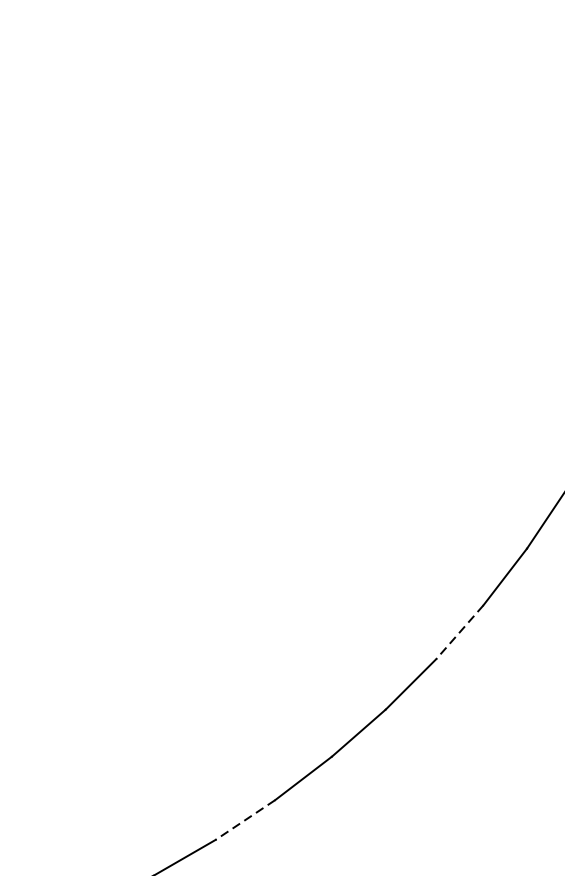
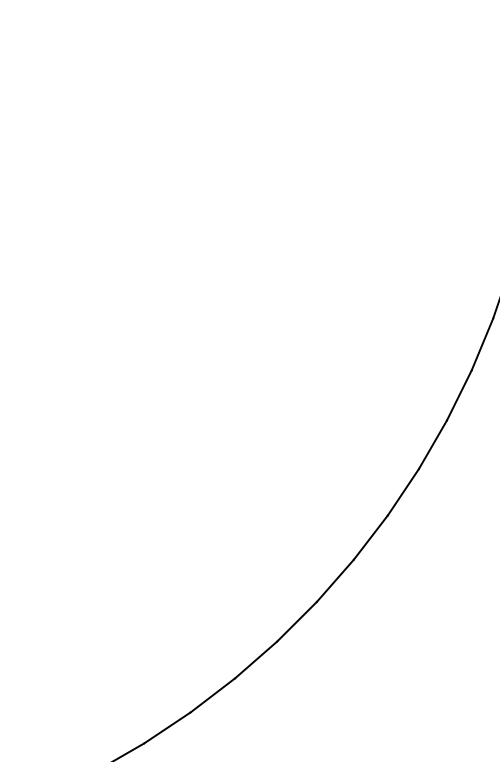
line: (460, 631) -> (335, 580), dashed -> solid
line: (245, 819) -> (167, 727), dashed -> solid

